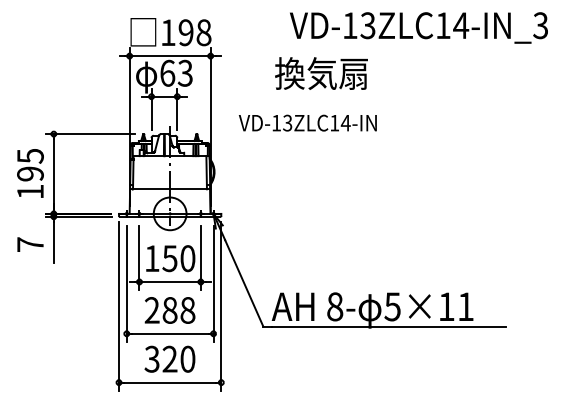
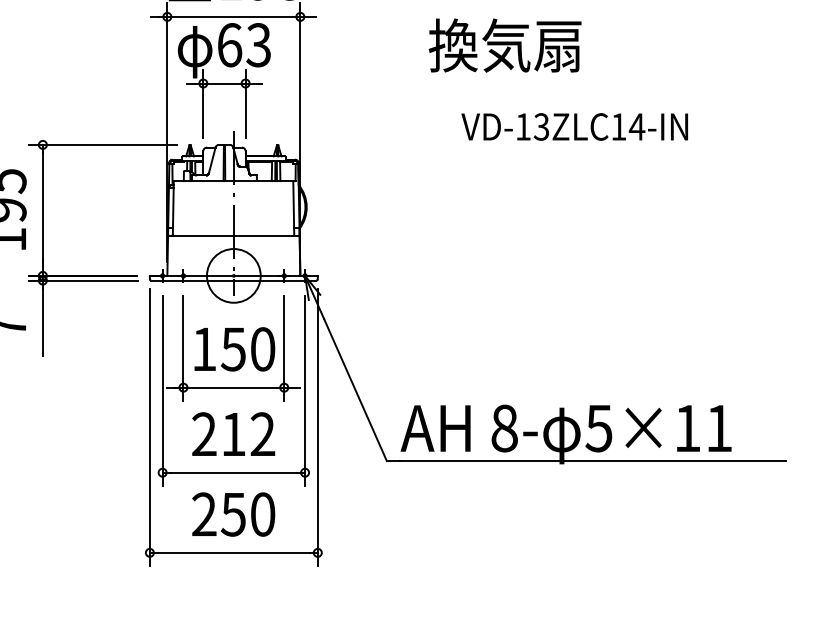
text: (321, 73) -> (505, 45), moved
text: (307, 122) -> (574, 125), moved
text: (178, 310) -> (247, 434), 288 -> 212
text: (160, 358) -> (217, 513), 320 -> 250

